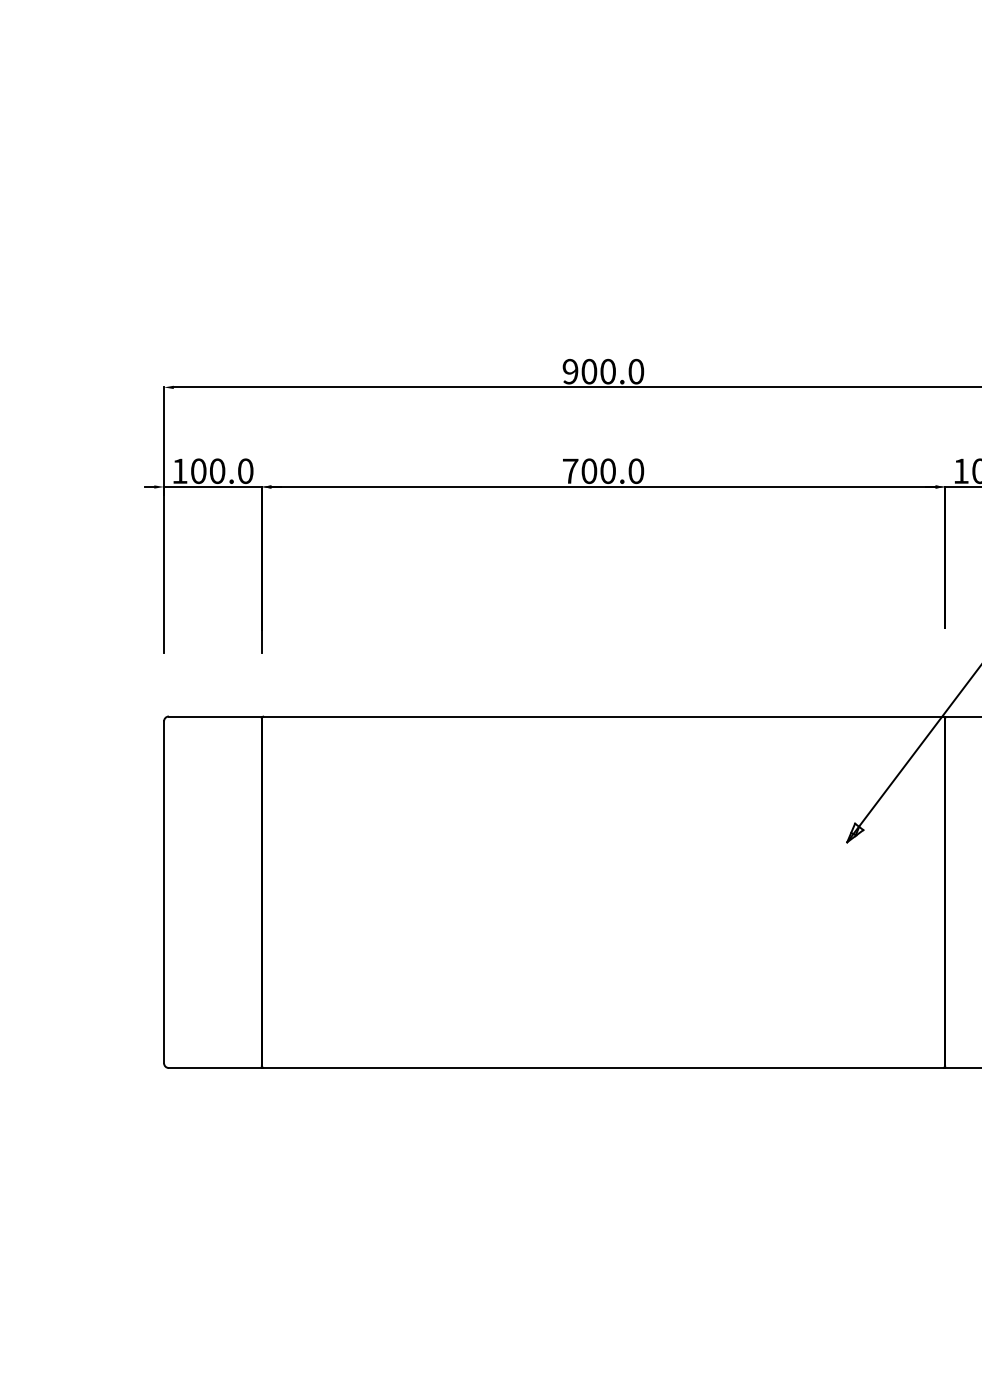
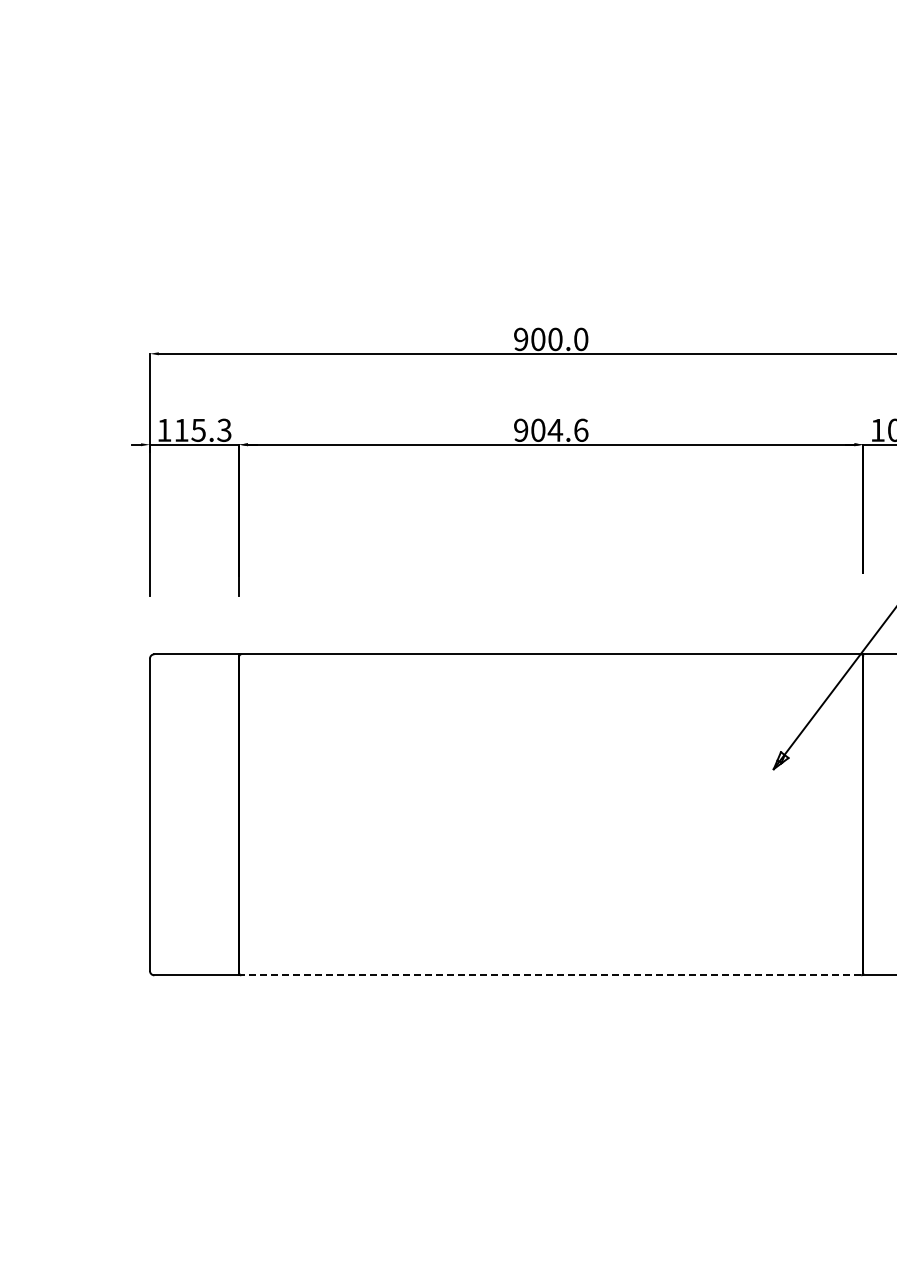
text: (221, 470) -> (202, 429), 100.0 -> 115.3
text: (603, 470) -> (551, 429), 700.0 -> 904.6
line: (603, 1068) -> (551, 975), solid -> dashed

